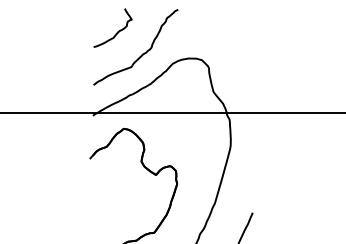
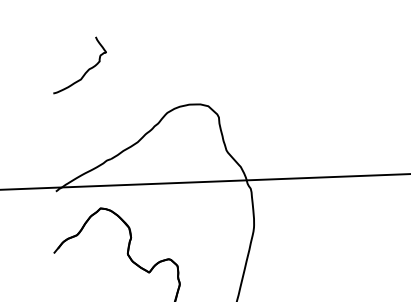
part: (142, 53) -> (123, 100), removed

